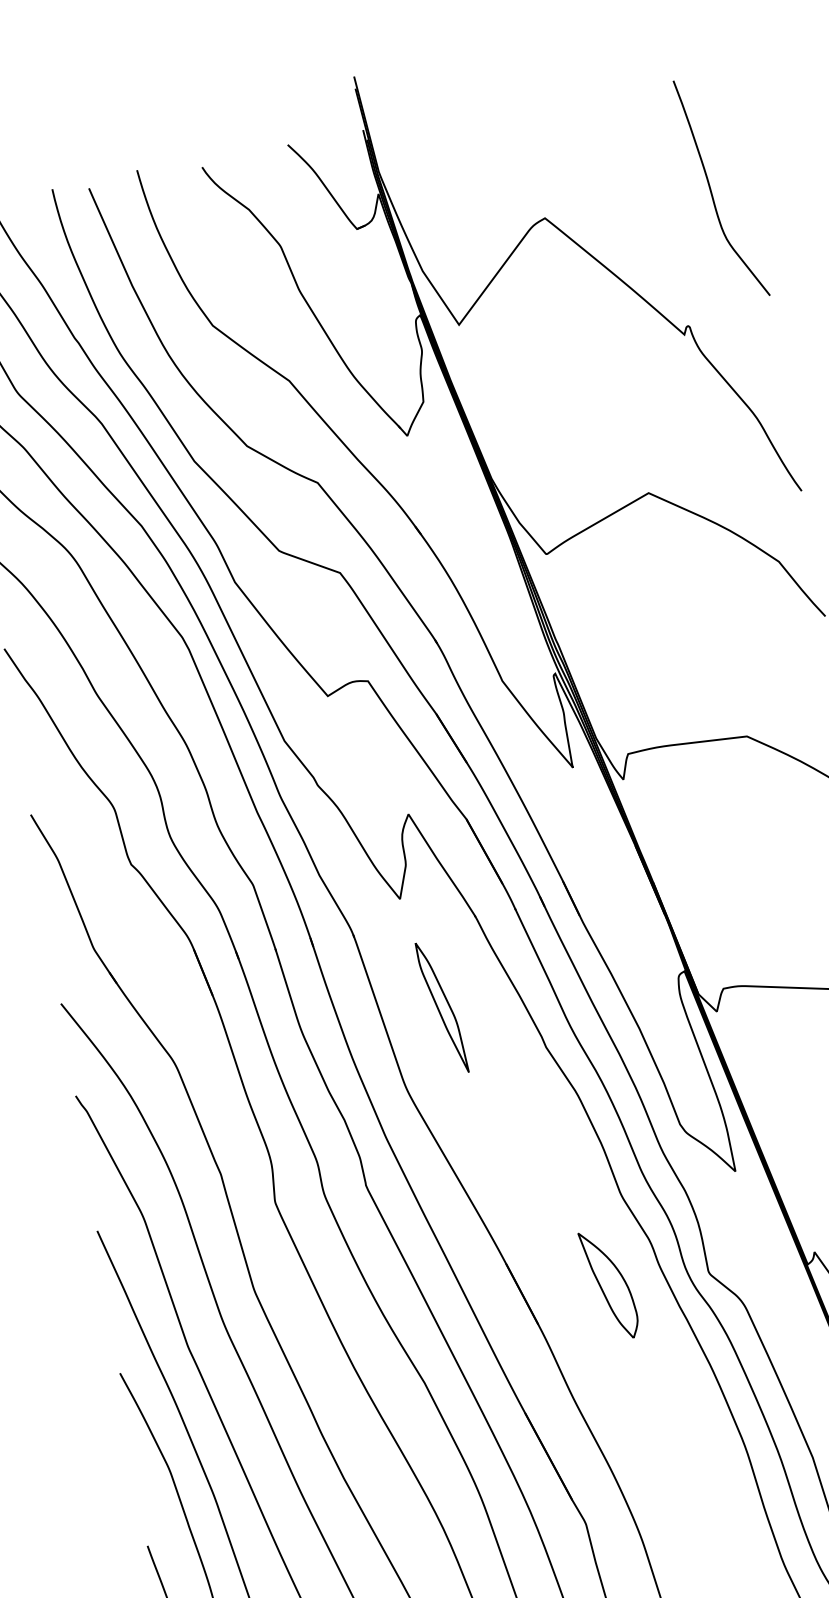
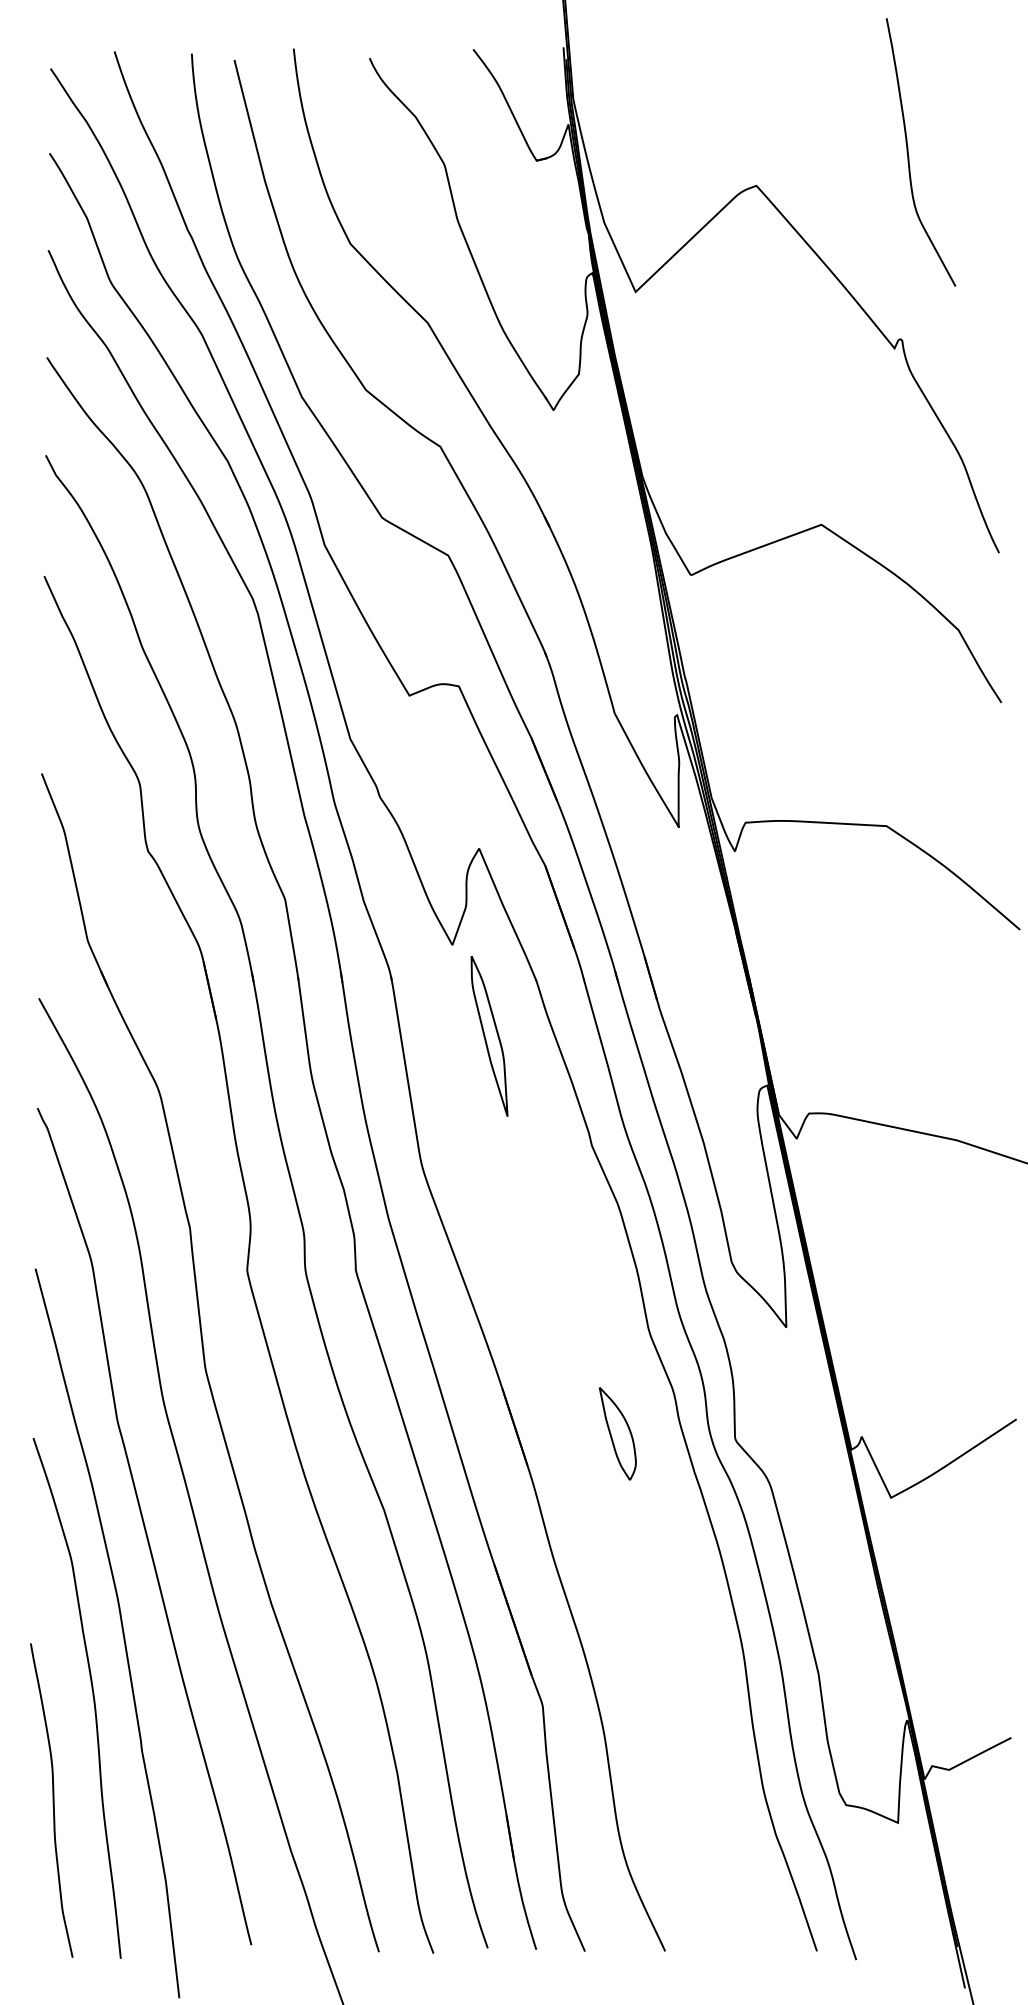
curve: (712, 193) -> (909, 156), moved
part: (442, 1007) -> (489, 1036), moved
part: (609, 1284) -> (617, 1433), size x0.7

